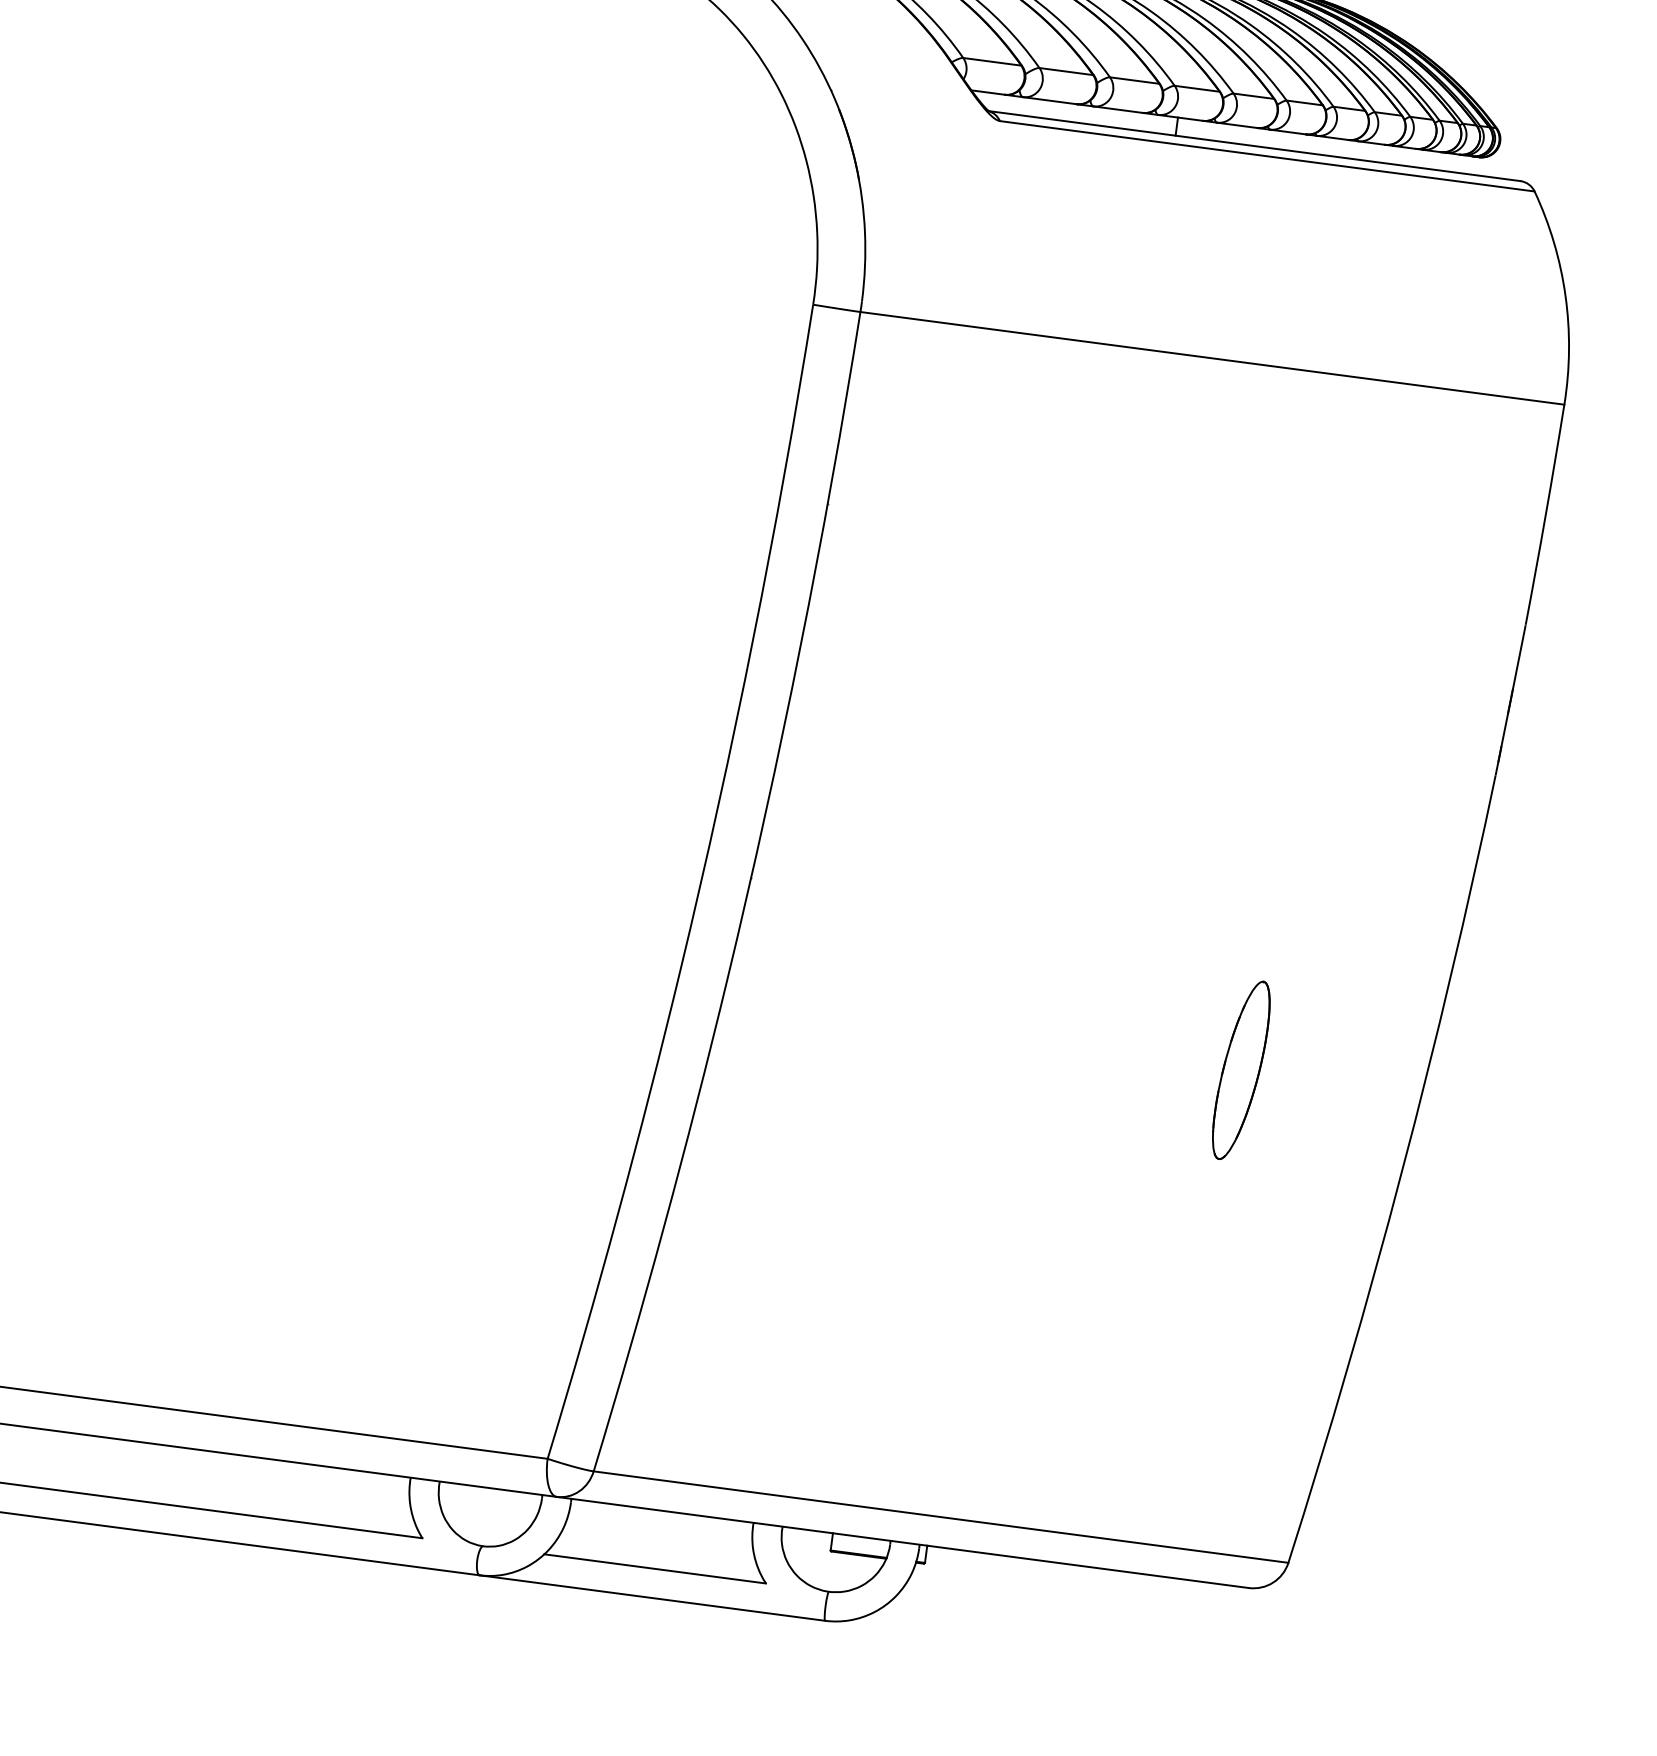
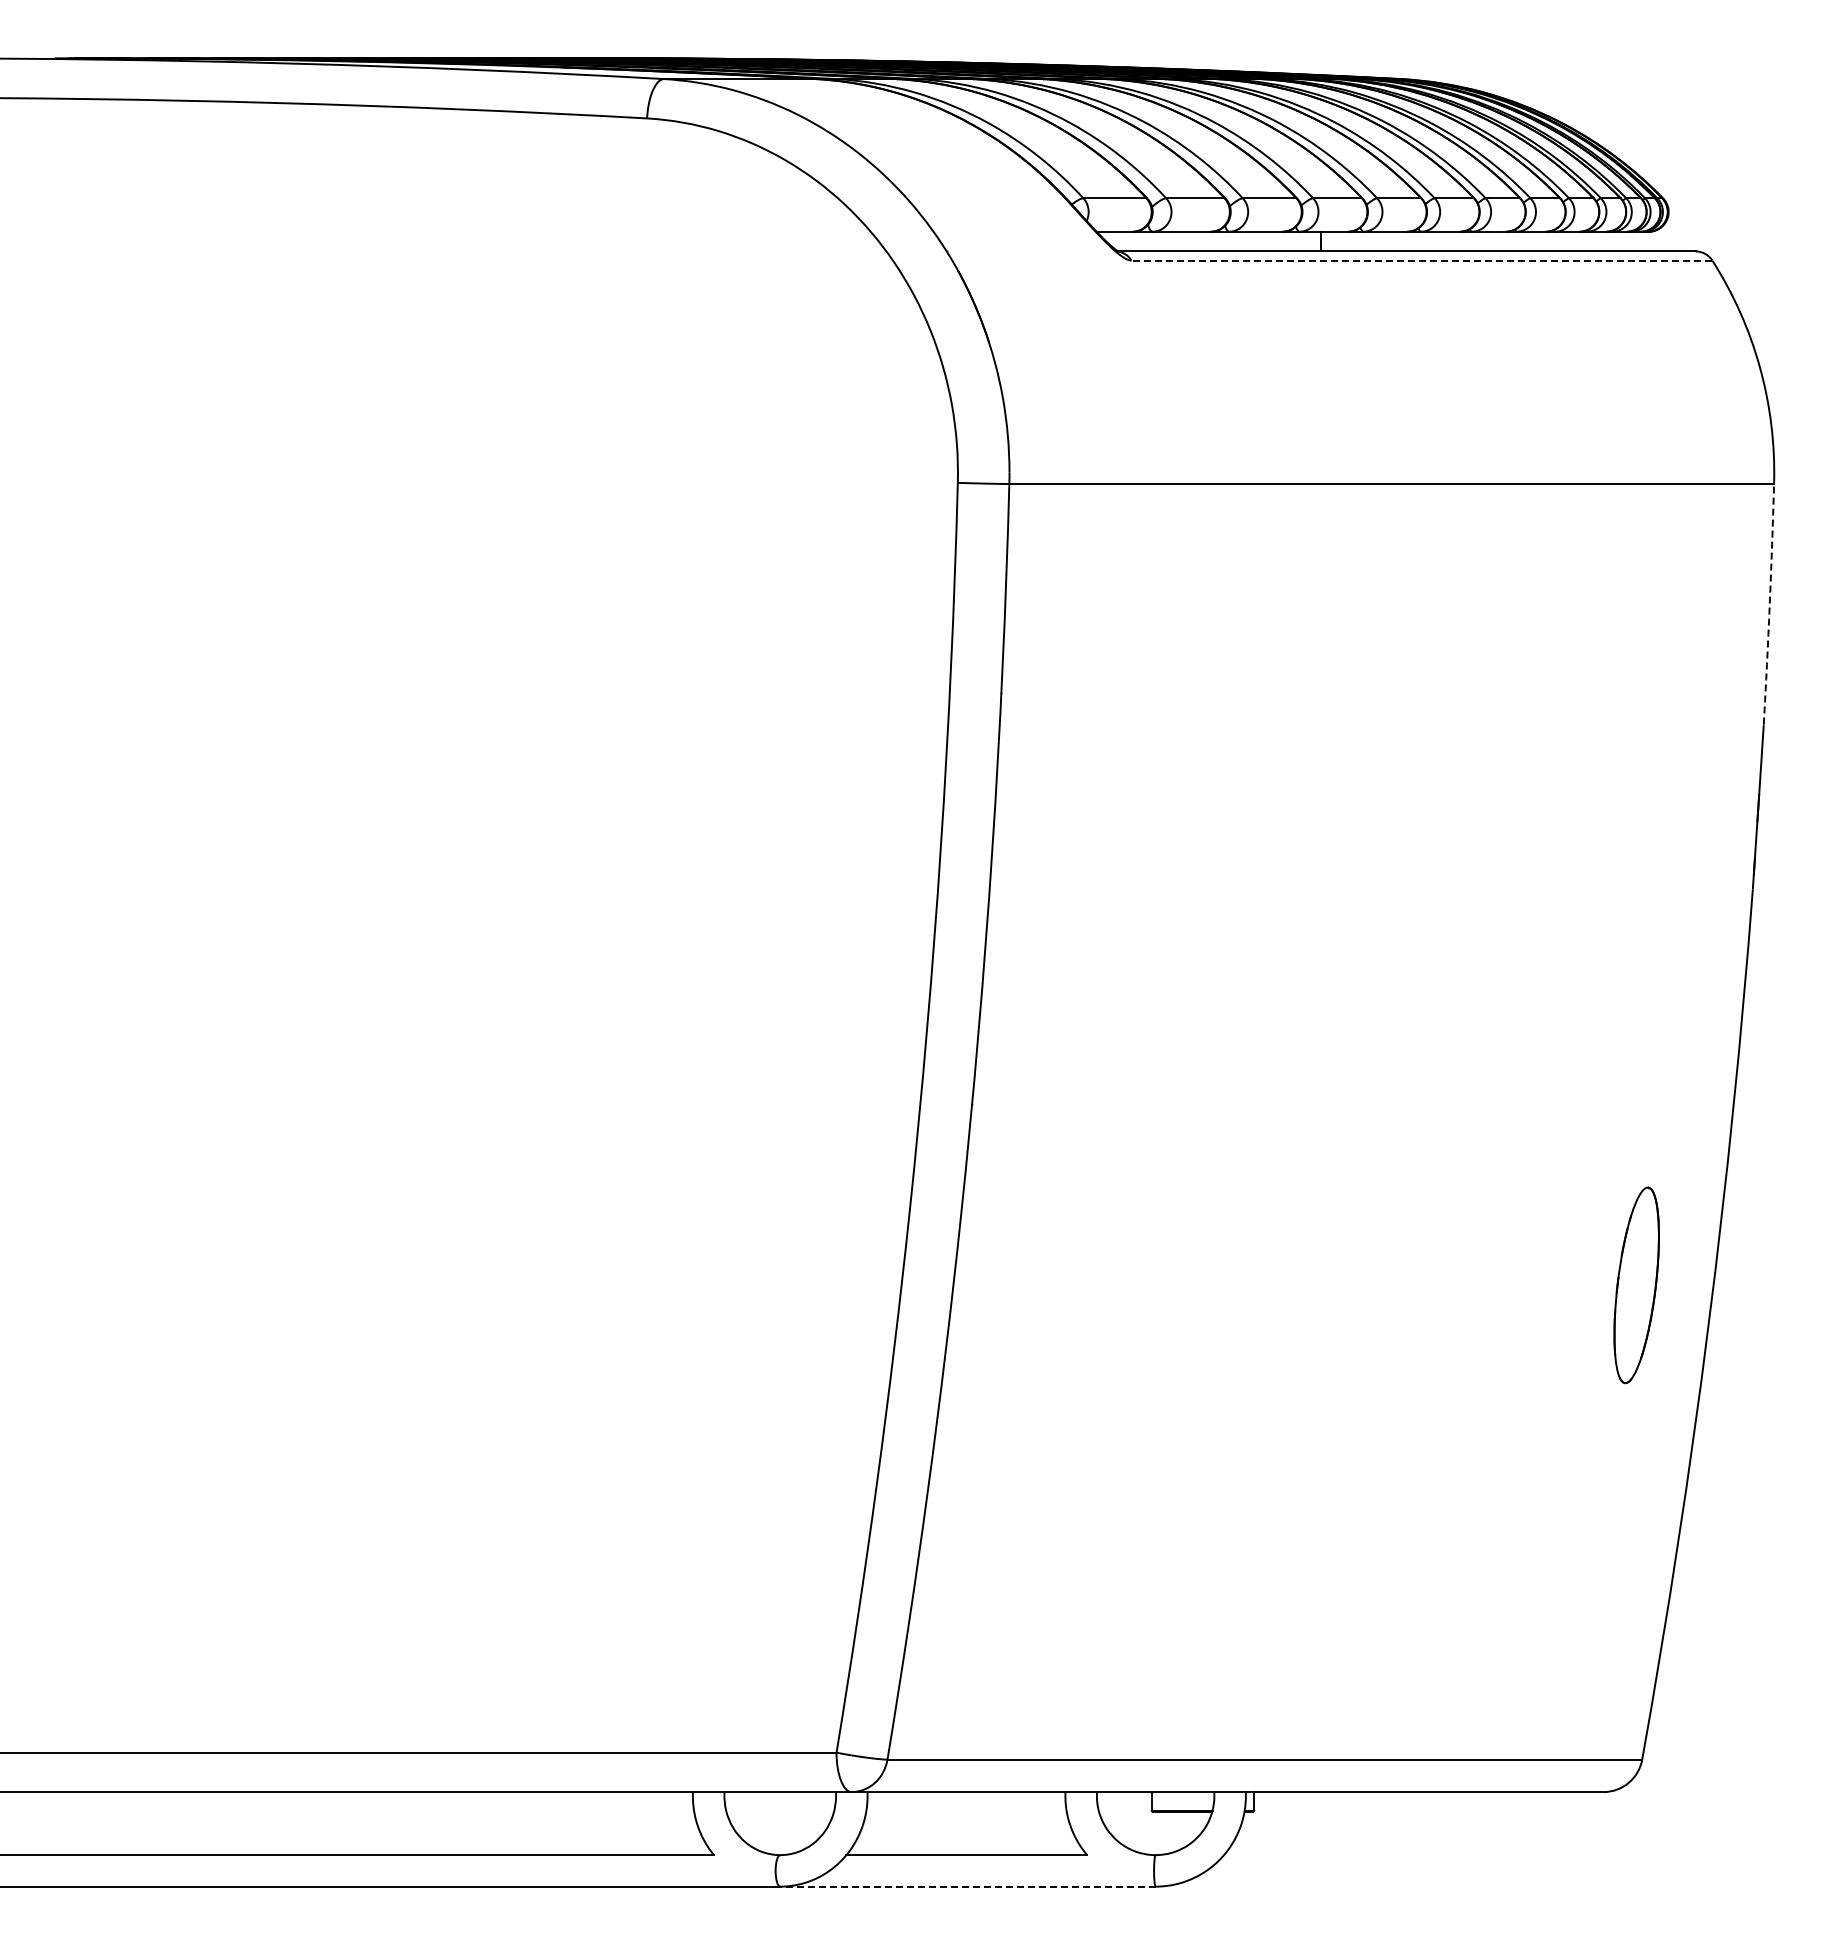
line: (1266, 156) -> (1421, 260), solid -> dashed
arc: (1545, 515) -> (1769, 604), solid -> dashed
part: (1241, 1070) -> (1636, 1285), moved
line: (651, 1597) -> (967, 1886), solid -> dashed

